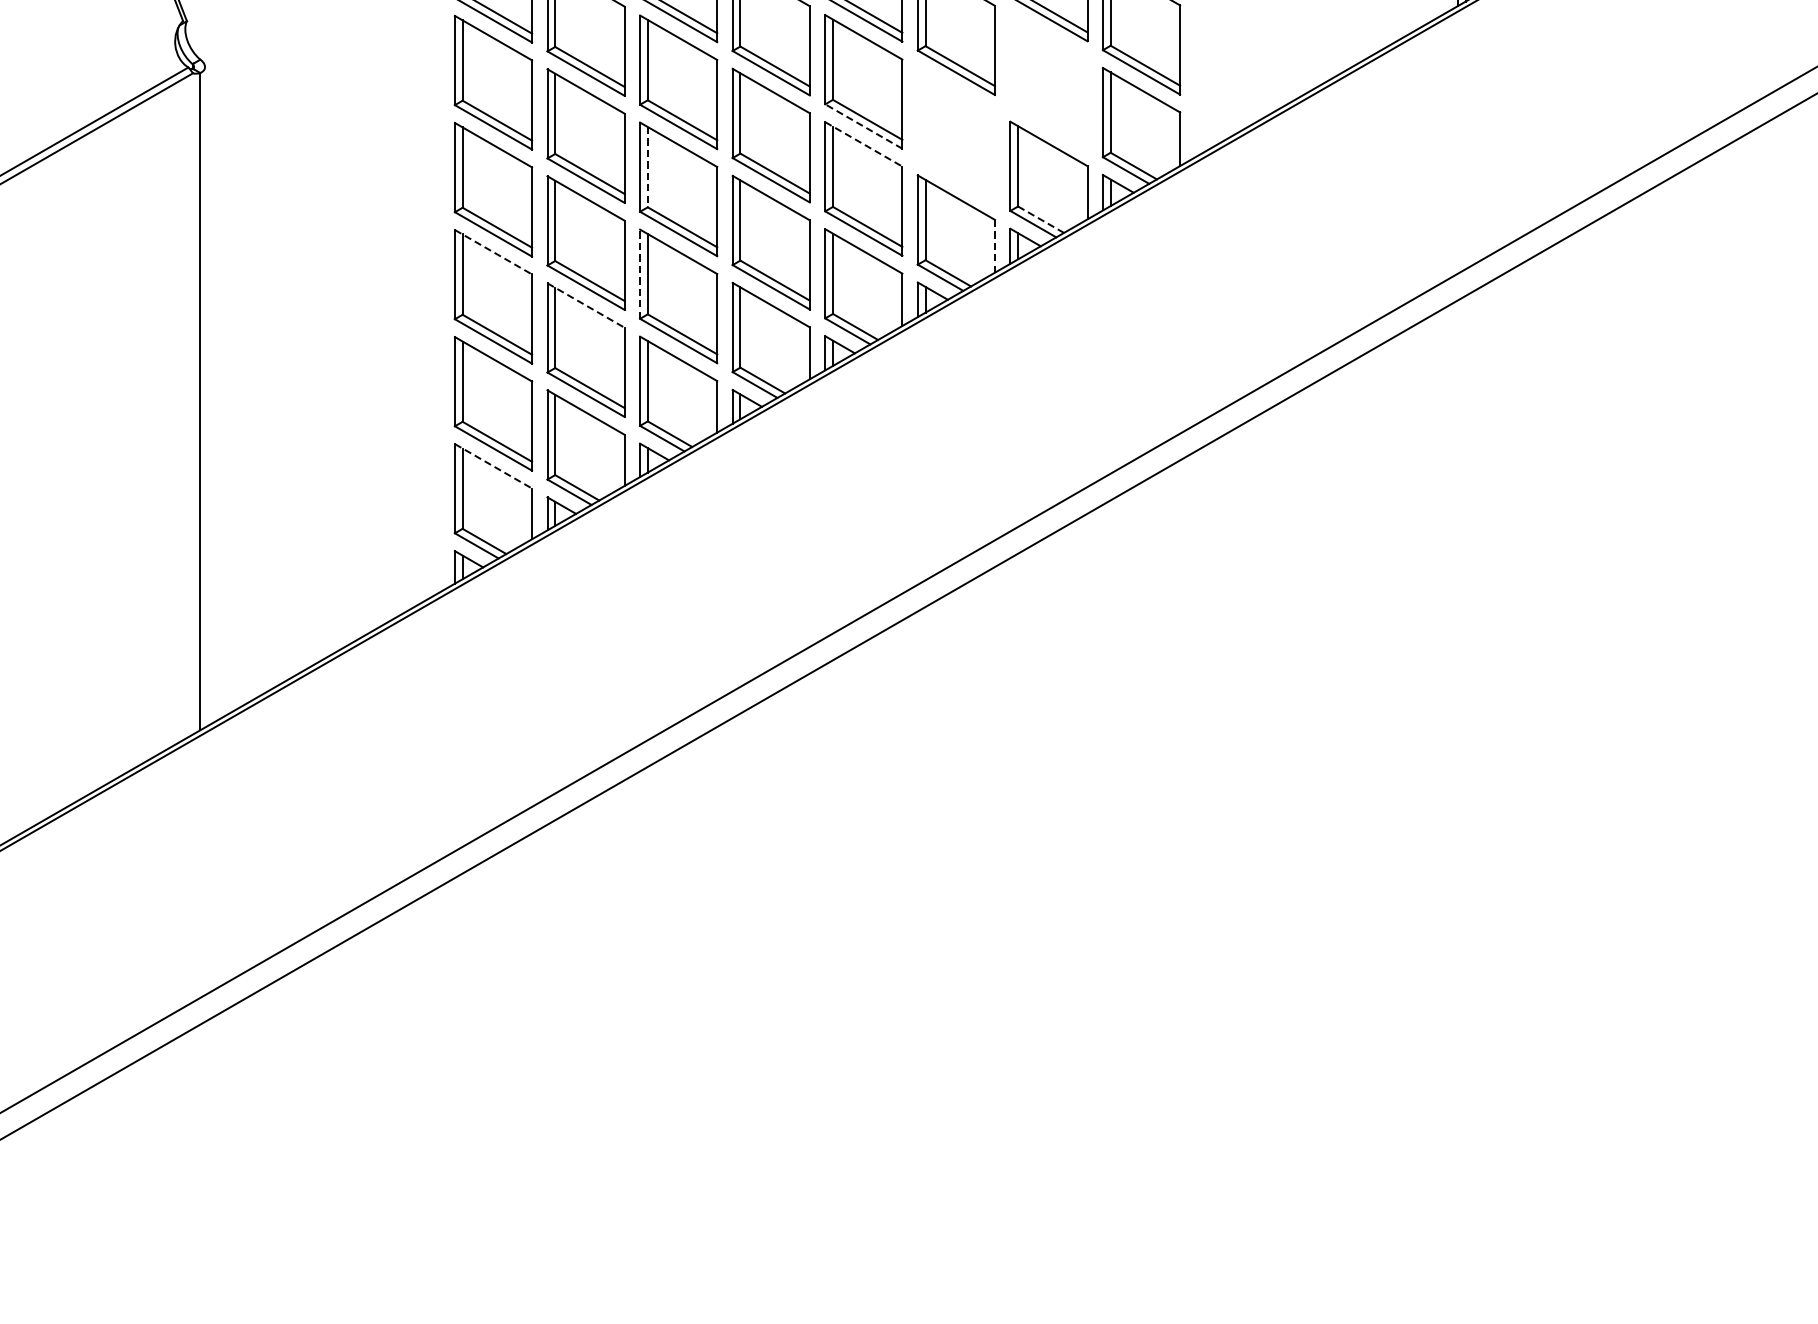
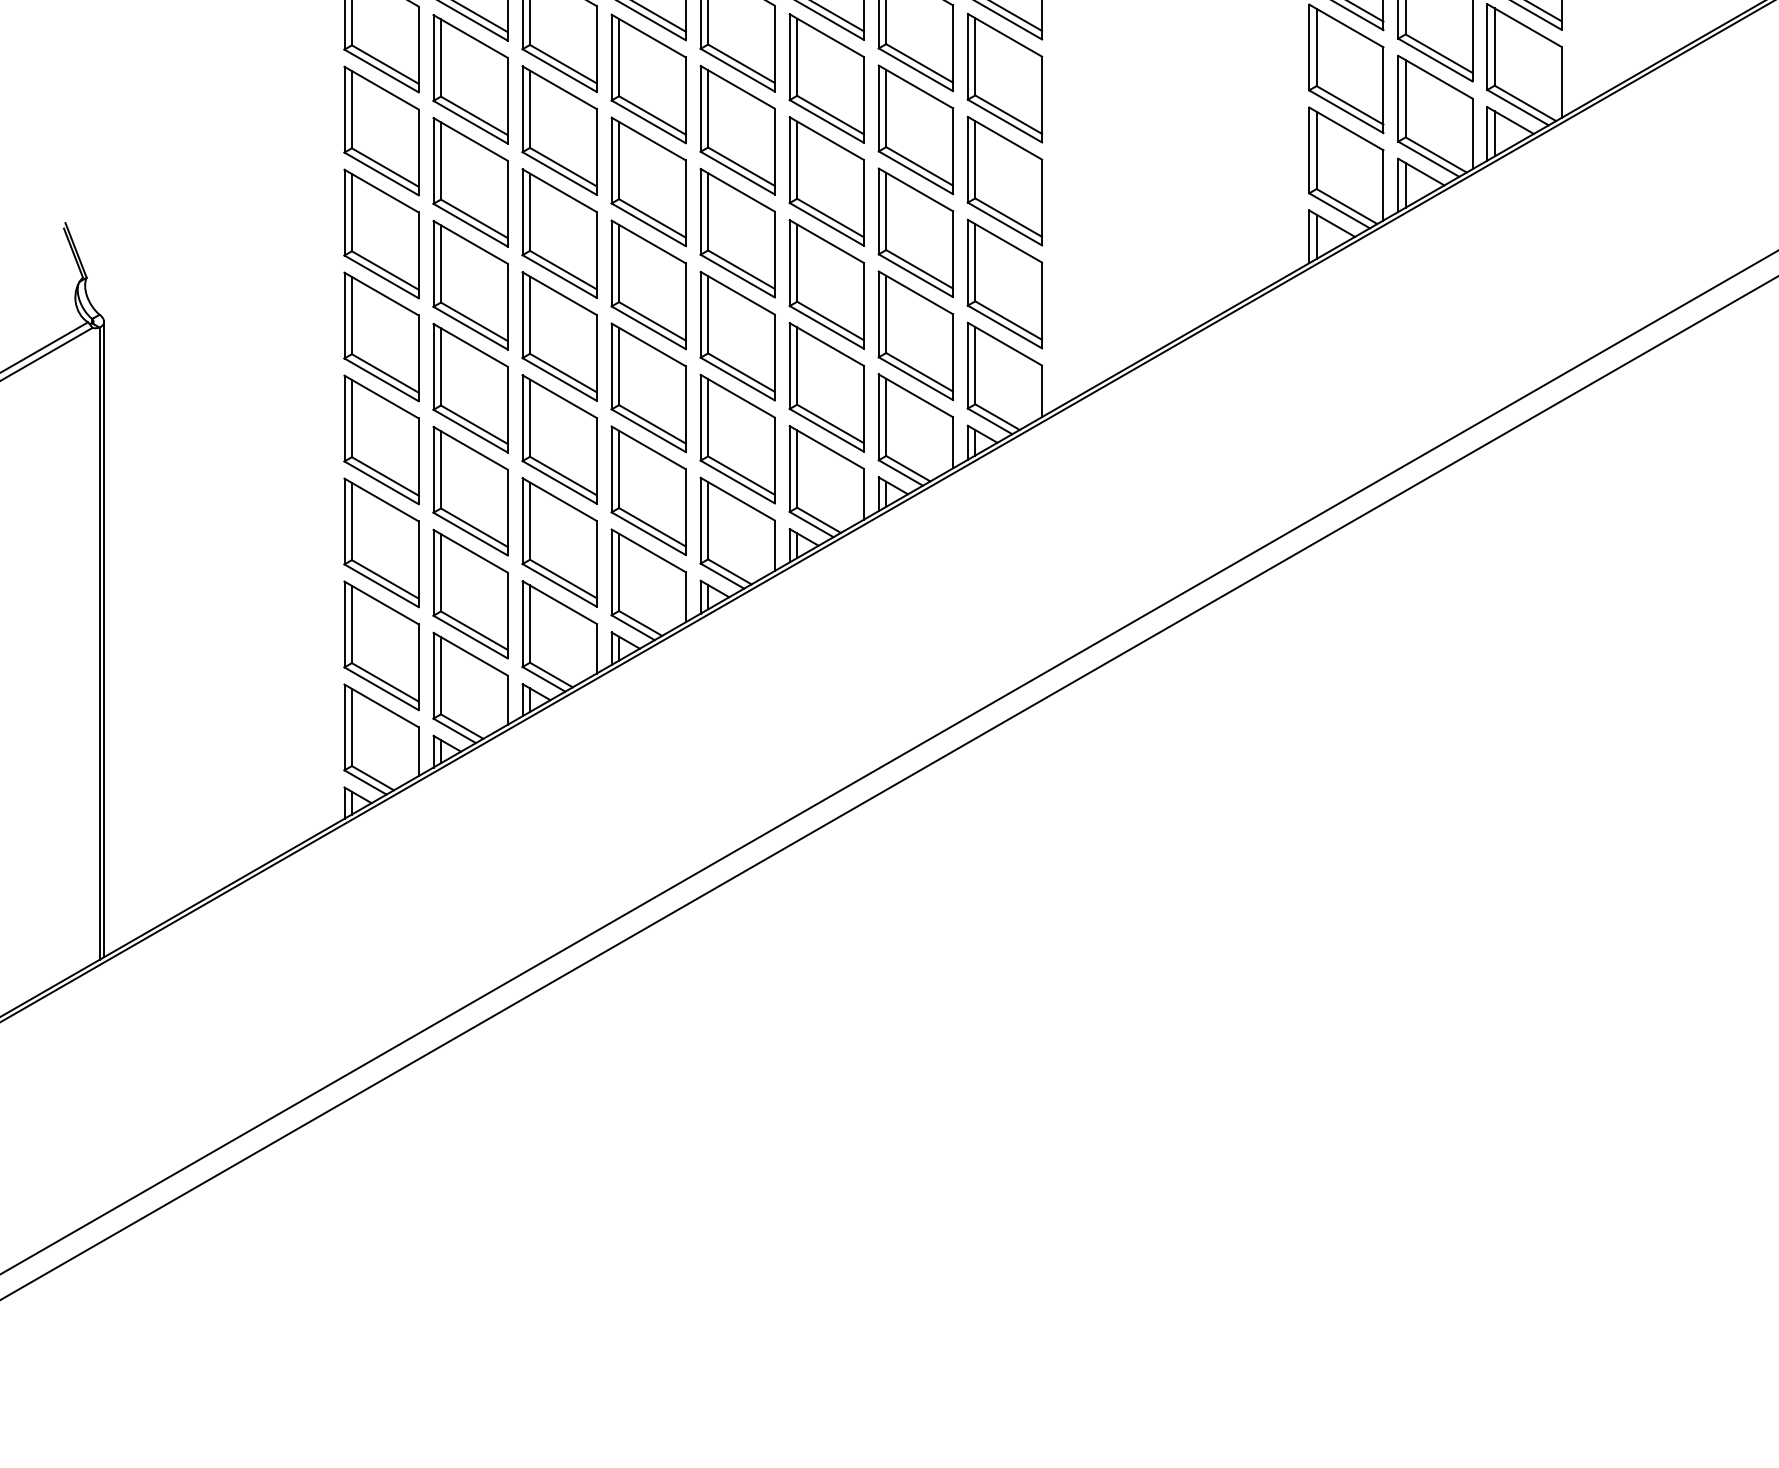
part: (1048, 81) -> (915, 335), added
line: (863, 126) -> (737, 379), dashed -> solid
part: (956, 135) -> (826, 387), added
line: (863, 144) -> (737, 396), dashed -> solid
line: (648, 167) -> (530, 418), dashed -> solid
line: (1041, 219) -> (908, 468), dashed -> solid
line: (994, 246) -> (863, 494), dashed -> solid
line: (493, 252) -> (381, 500), dashed -> solid
line: (639, 274) -> (522, 521), dashed -> solid
line: (585, 305) -> (470, 551), dashed -> solid
line: (205, 397) -> (104, 639), added
line: (493, 465) -> (381, 705), dashed -> solid

